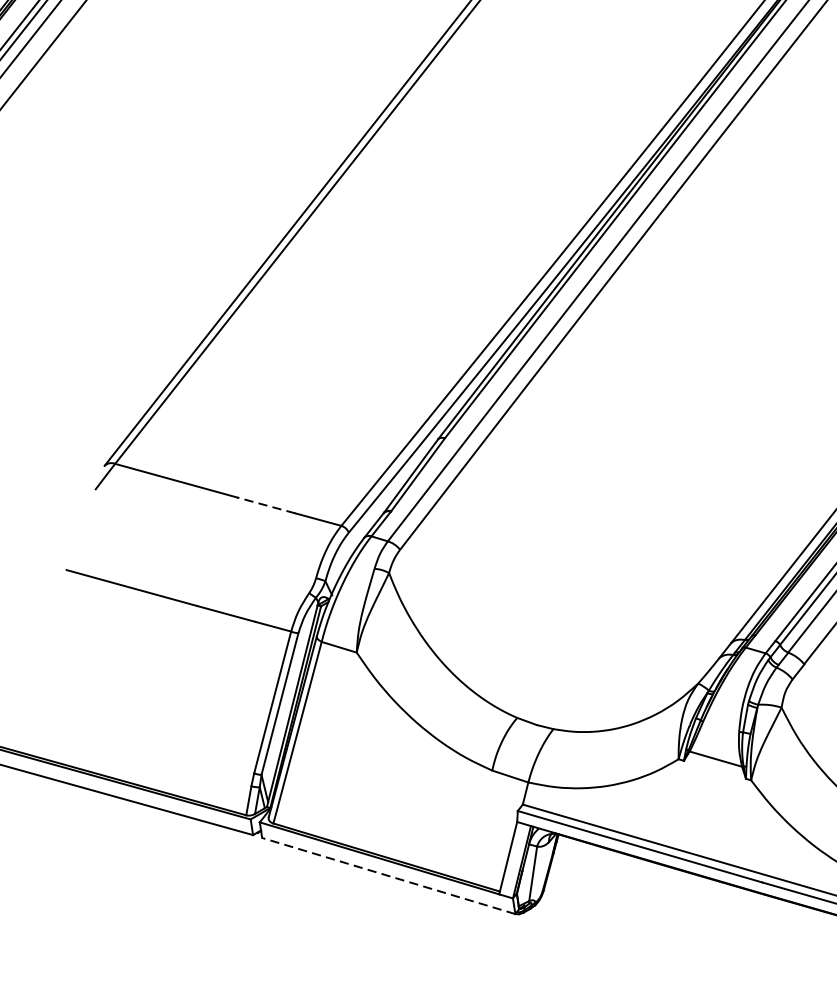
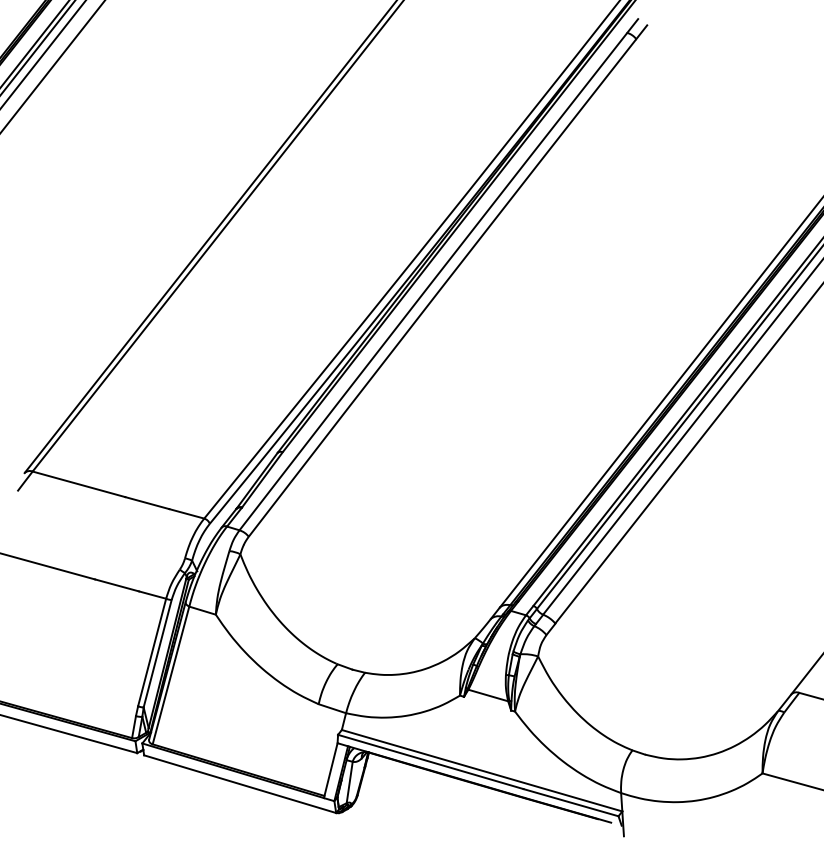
line: (266, 505) -> (147, 503), dashed -> solid
line: (387, 876) -> (239, 784), dashed -> solid

